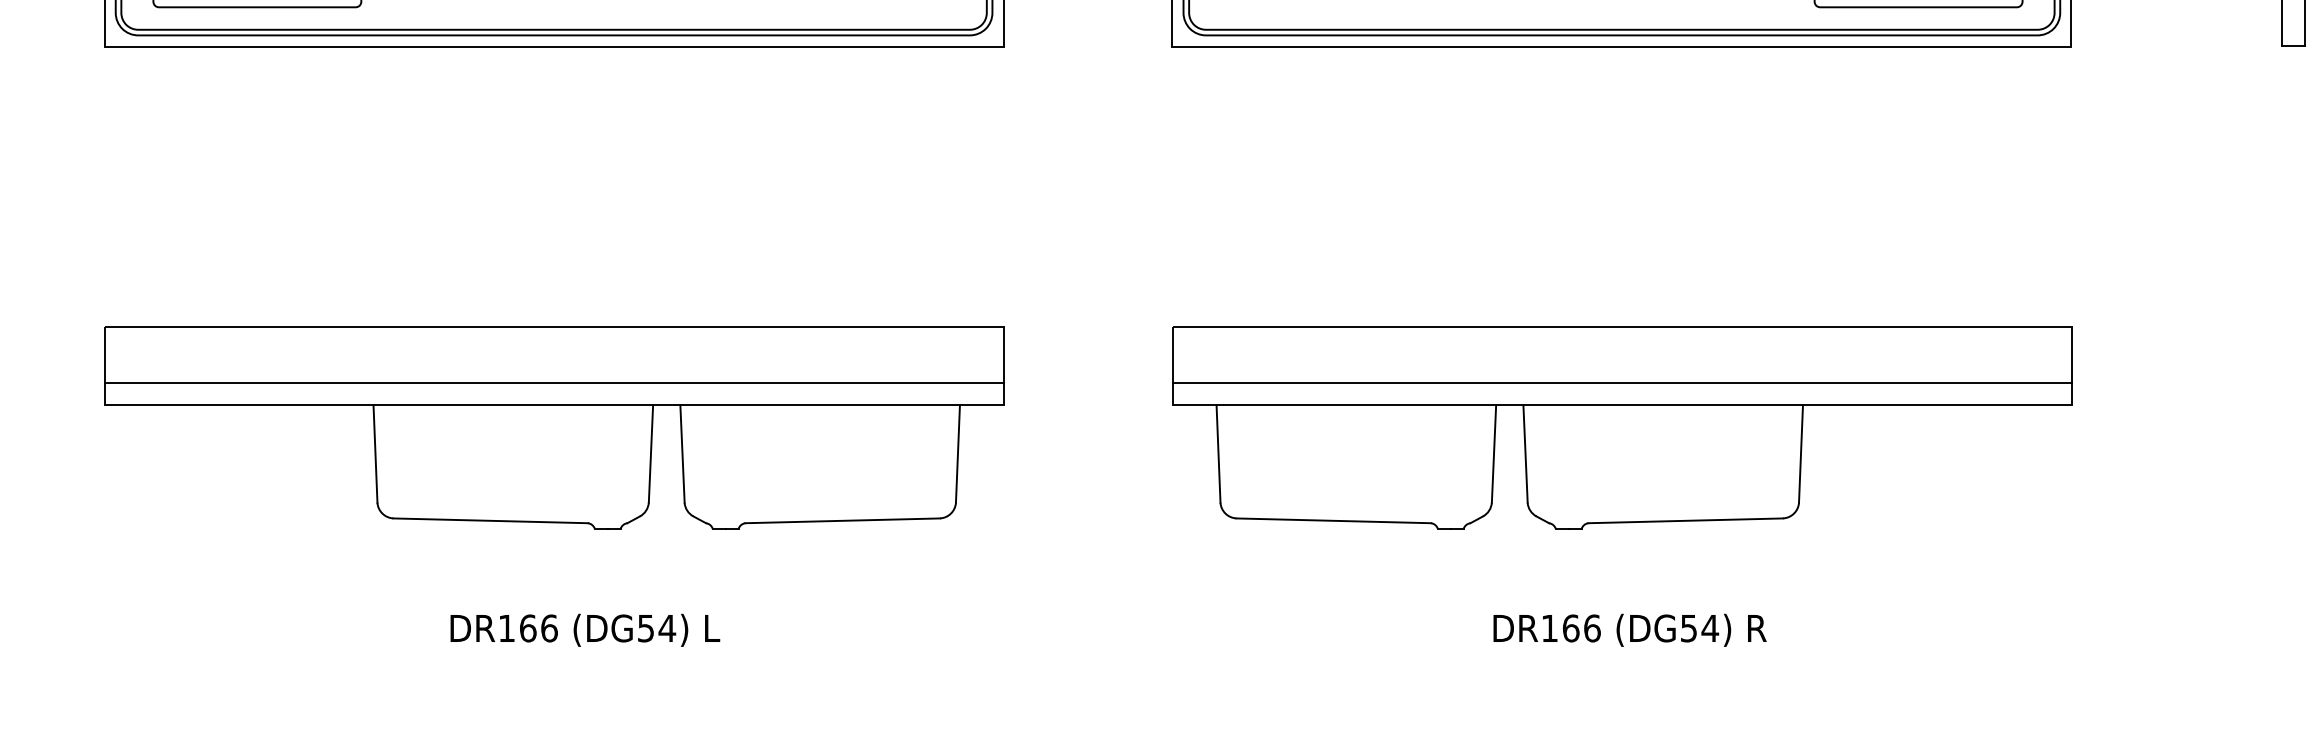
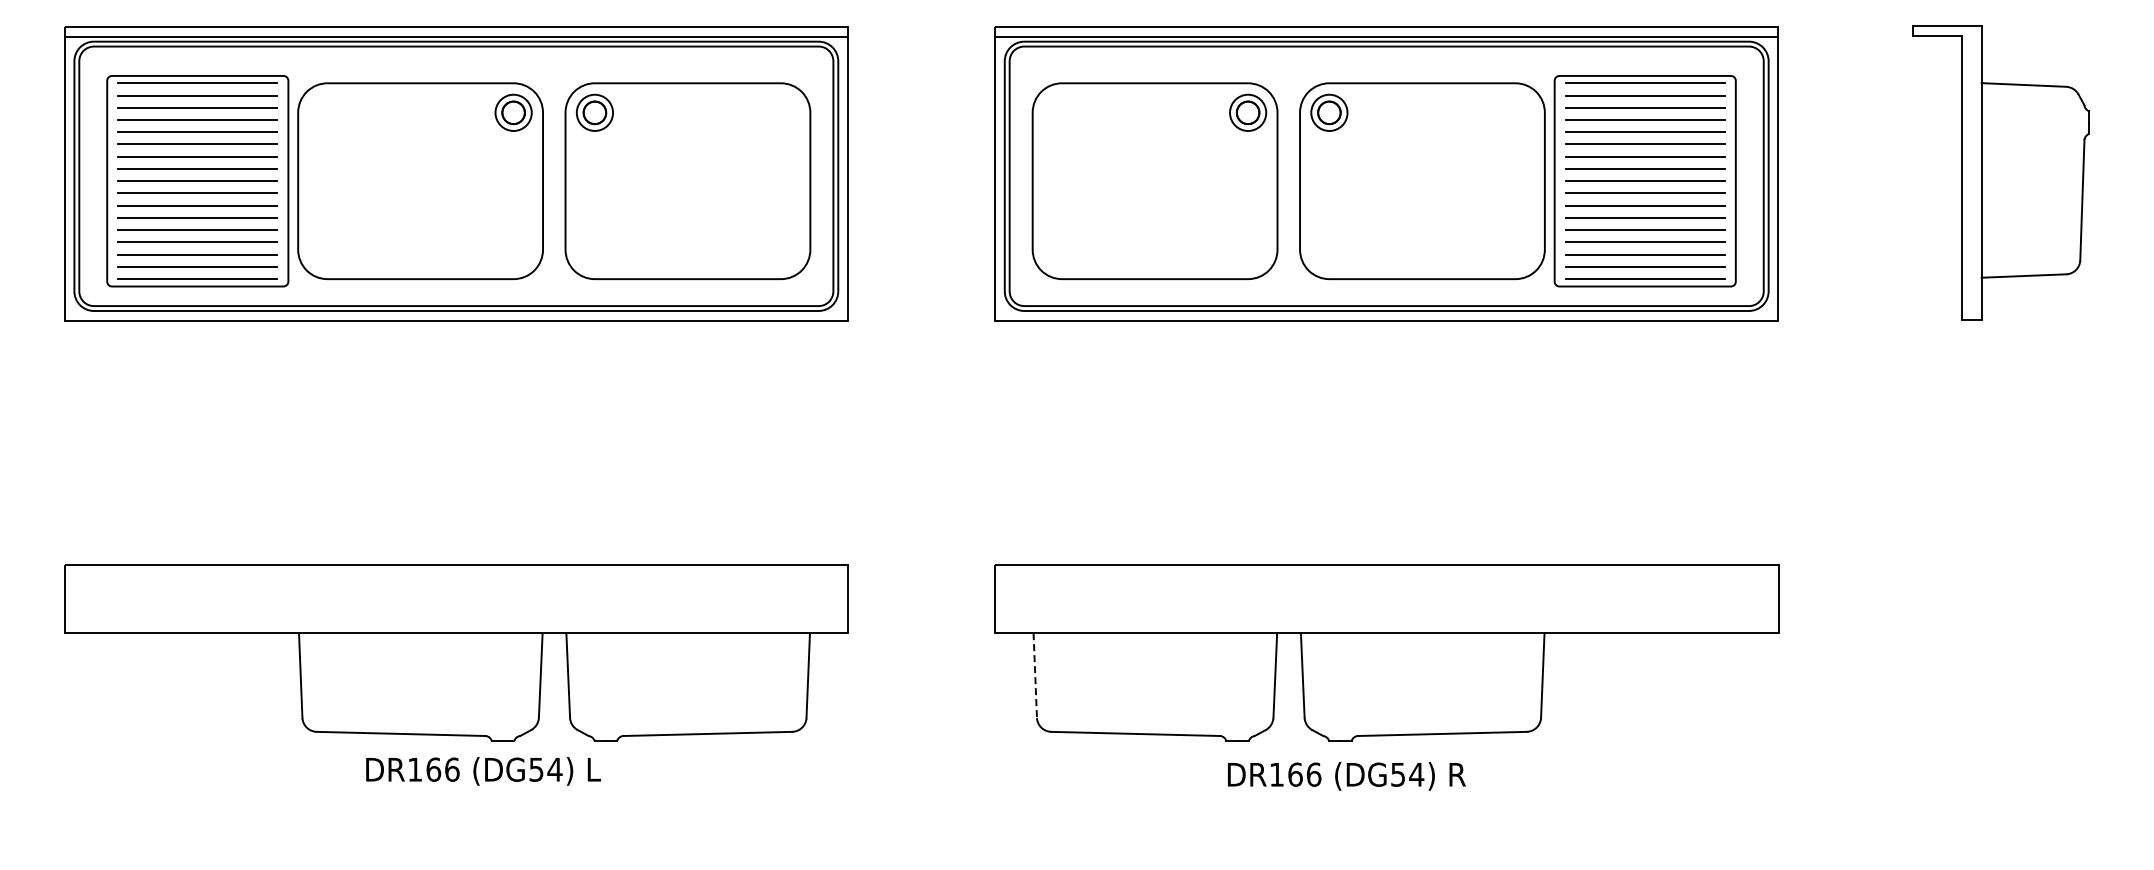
line: (554, 382) -> (456, 613), removed
line: (1621, 382) -> (1386, 613), removed
line: (1218, 453) -> (1035, 675), solid -> dashed
text: (585, 630) -> (483, 771), moved
text: (1629, 630) -> (1346, 776), moved

